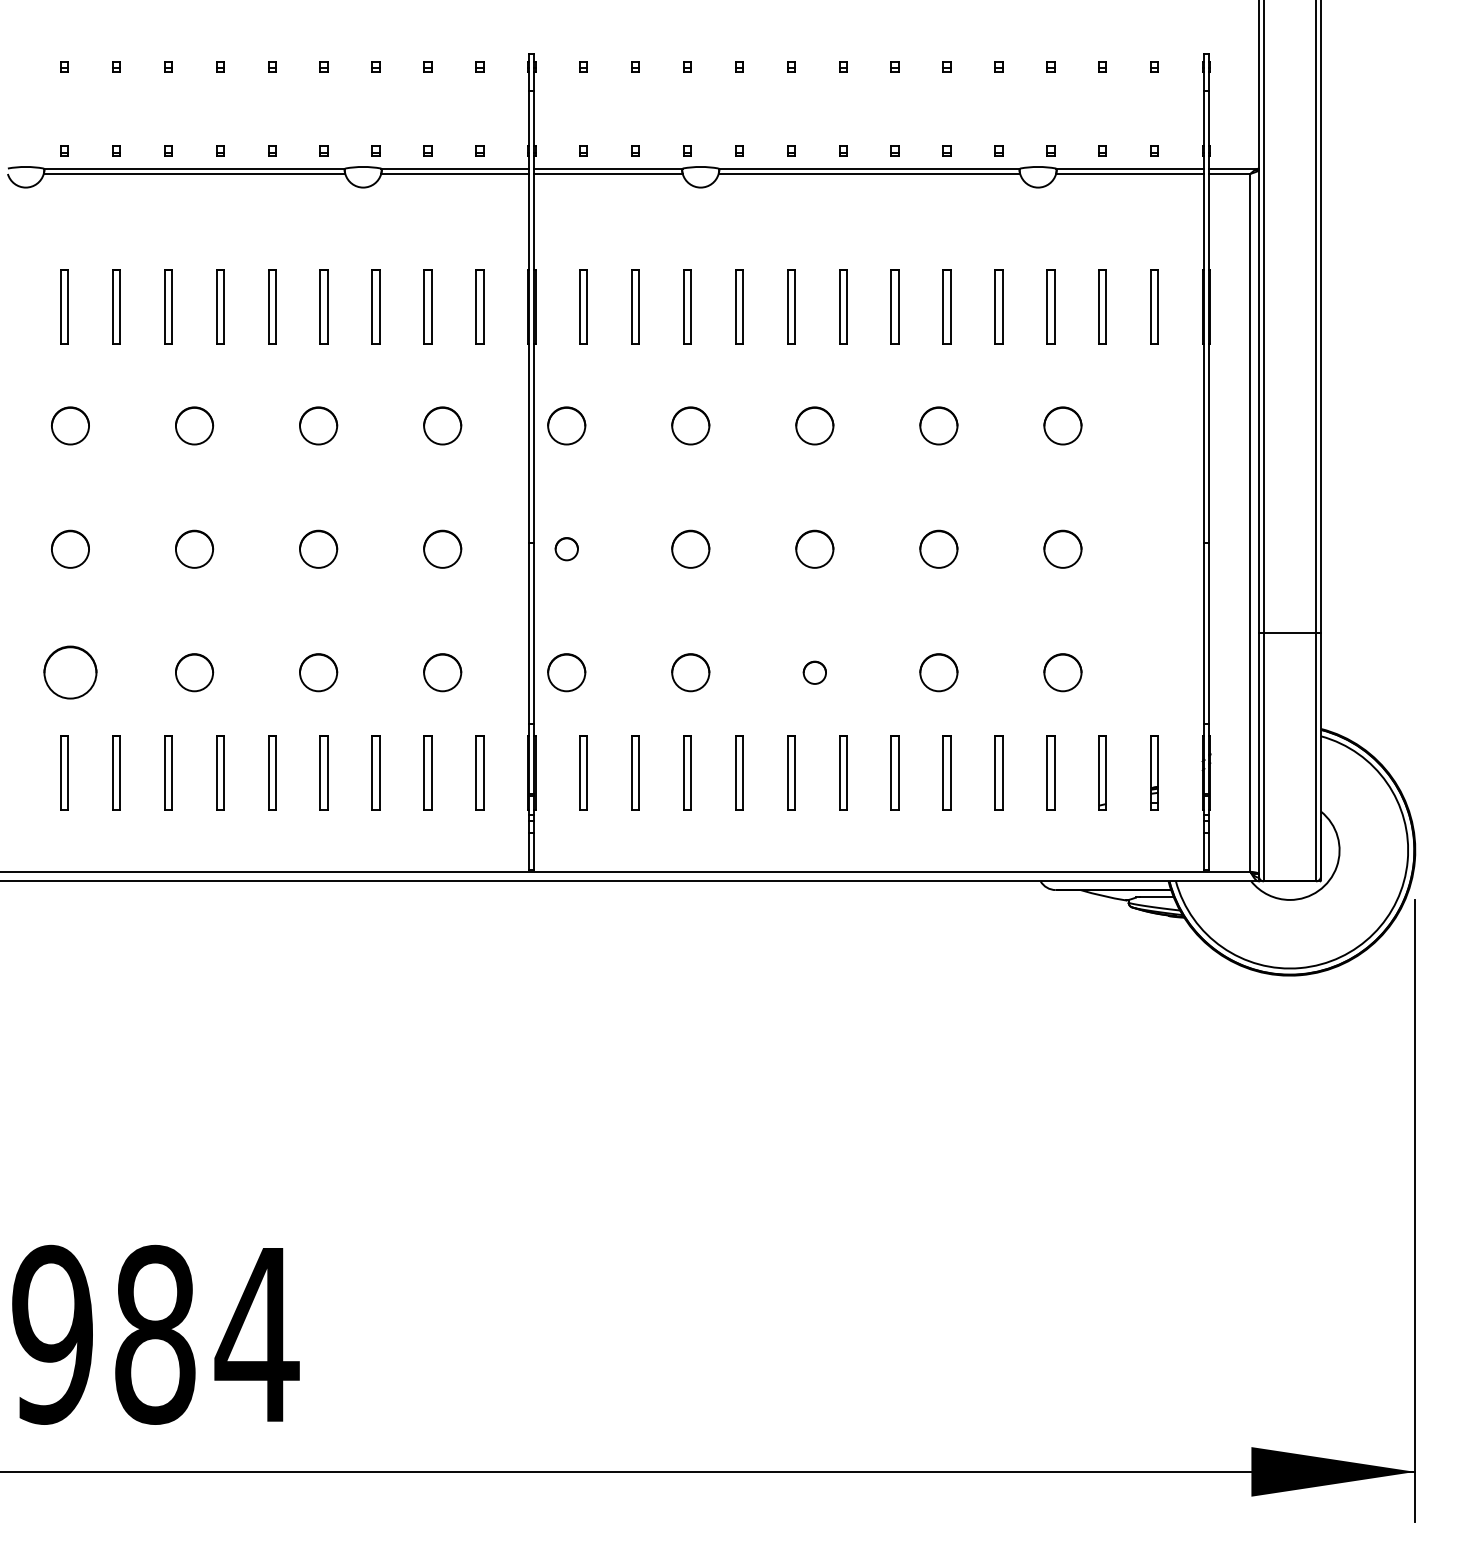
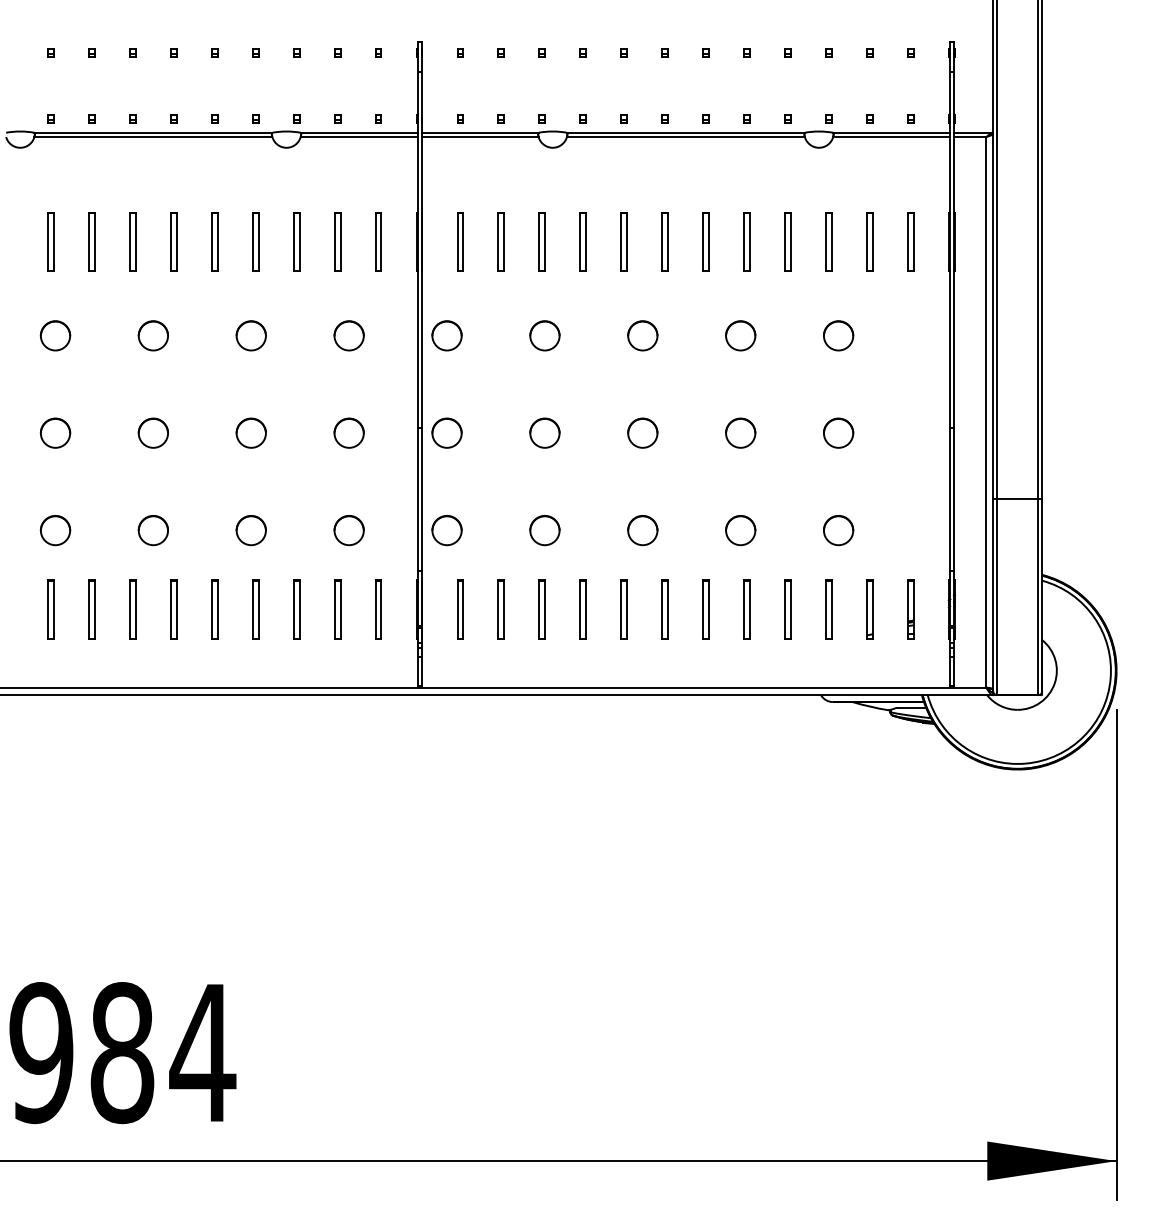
circle: (566, 548) -> (446, 432), size x1.67
circle: (70, 672) -> (55, 530), size x0.71
circle: (814, 672) -> (642, 530), size x1.67

